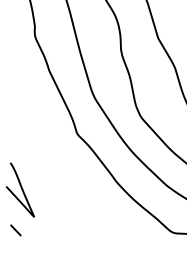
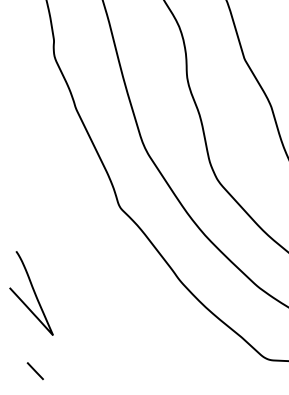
line: (15, 230) -> (34, 371), moved

